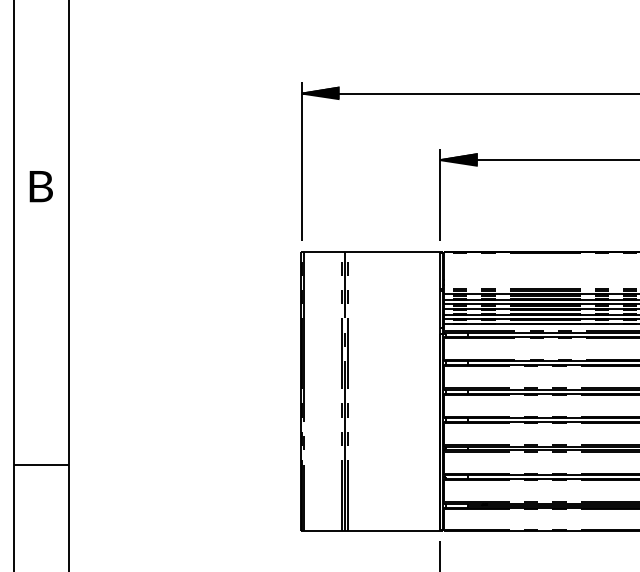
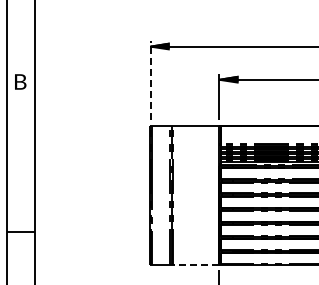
line: (301, 161) -> (150, 80), solid -> dashed
text: (40, 185) -> (20, 81), moved
line: (394, 530) -> (196, 264), solid -> dashed

